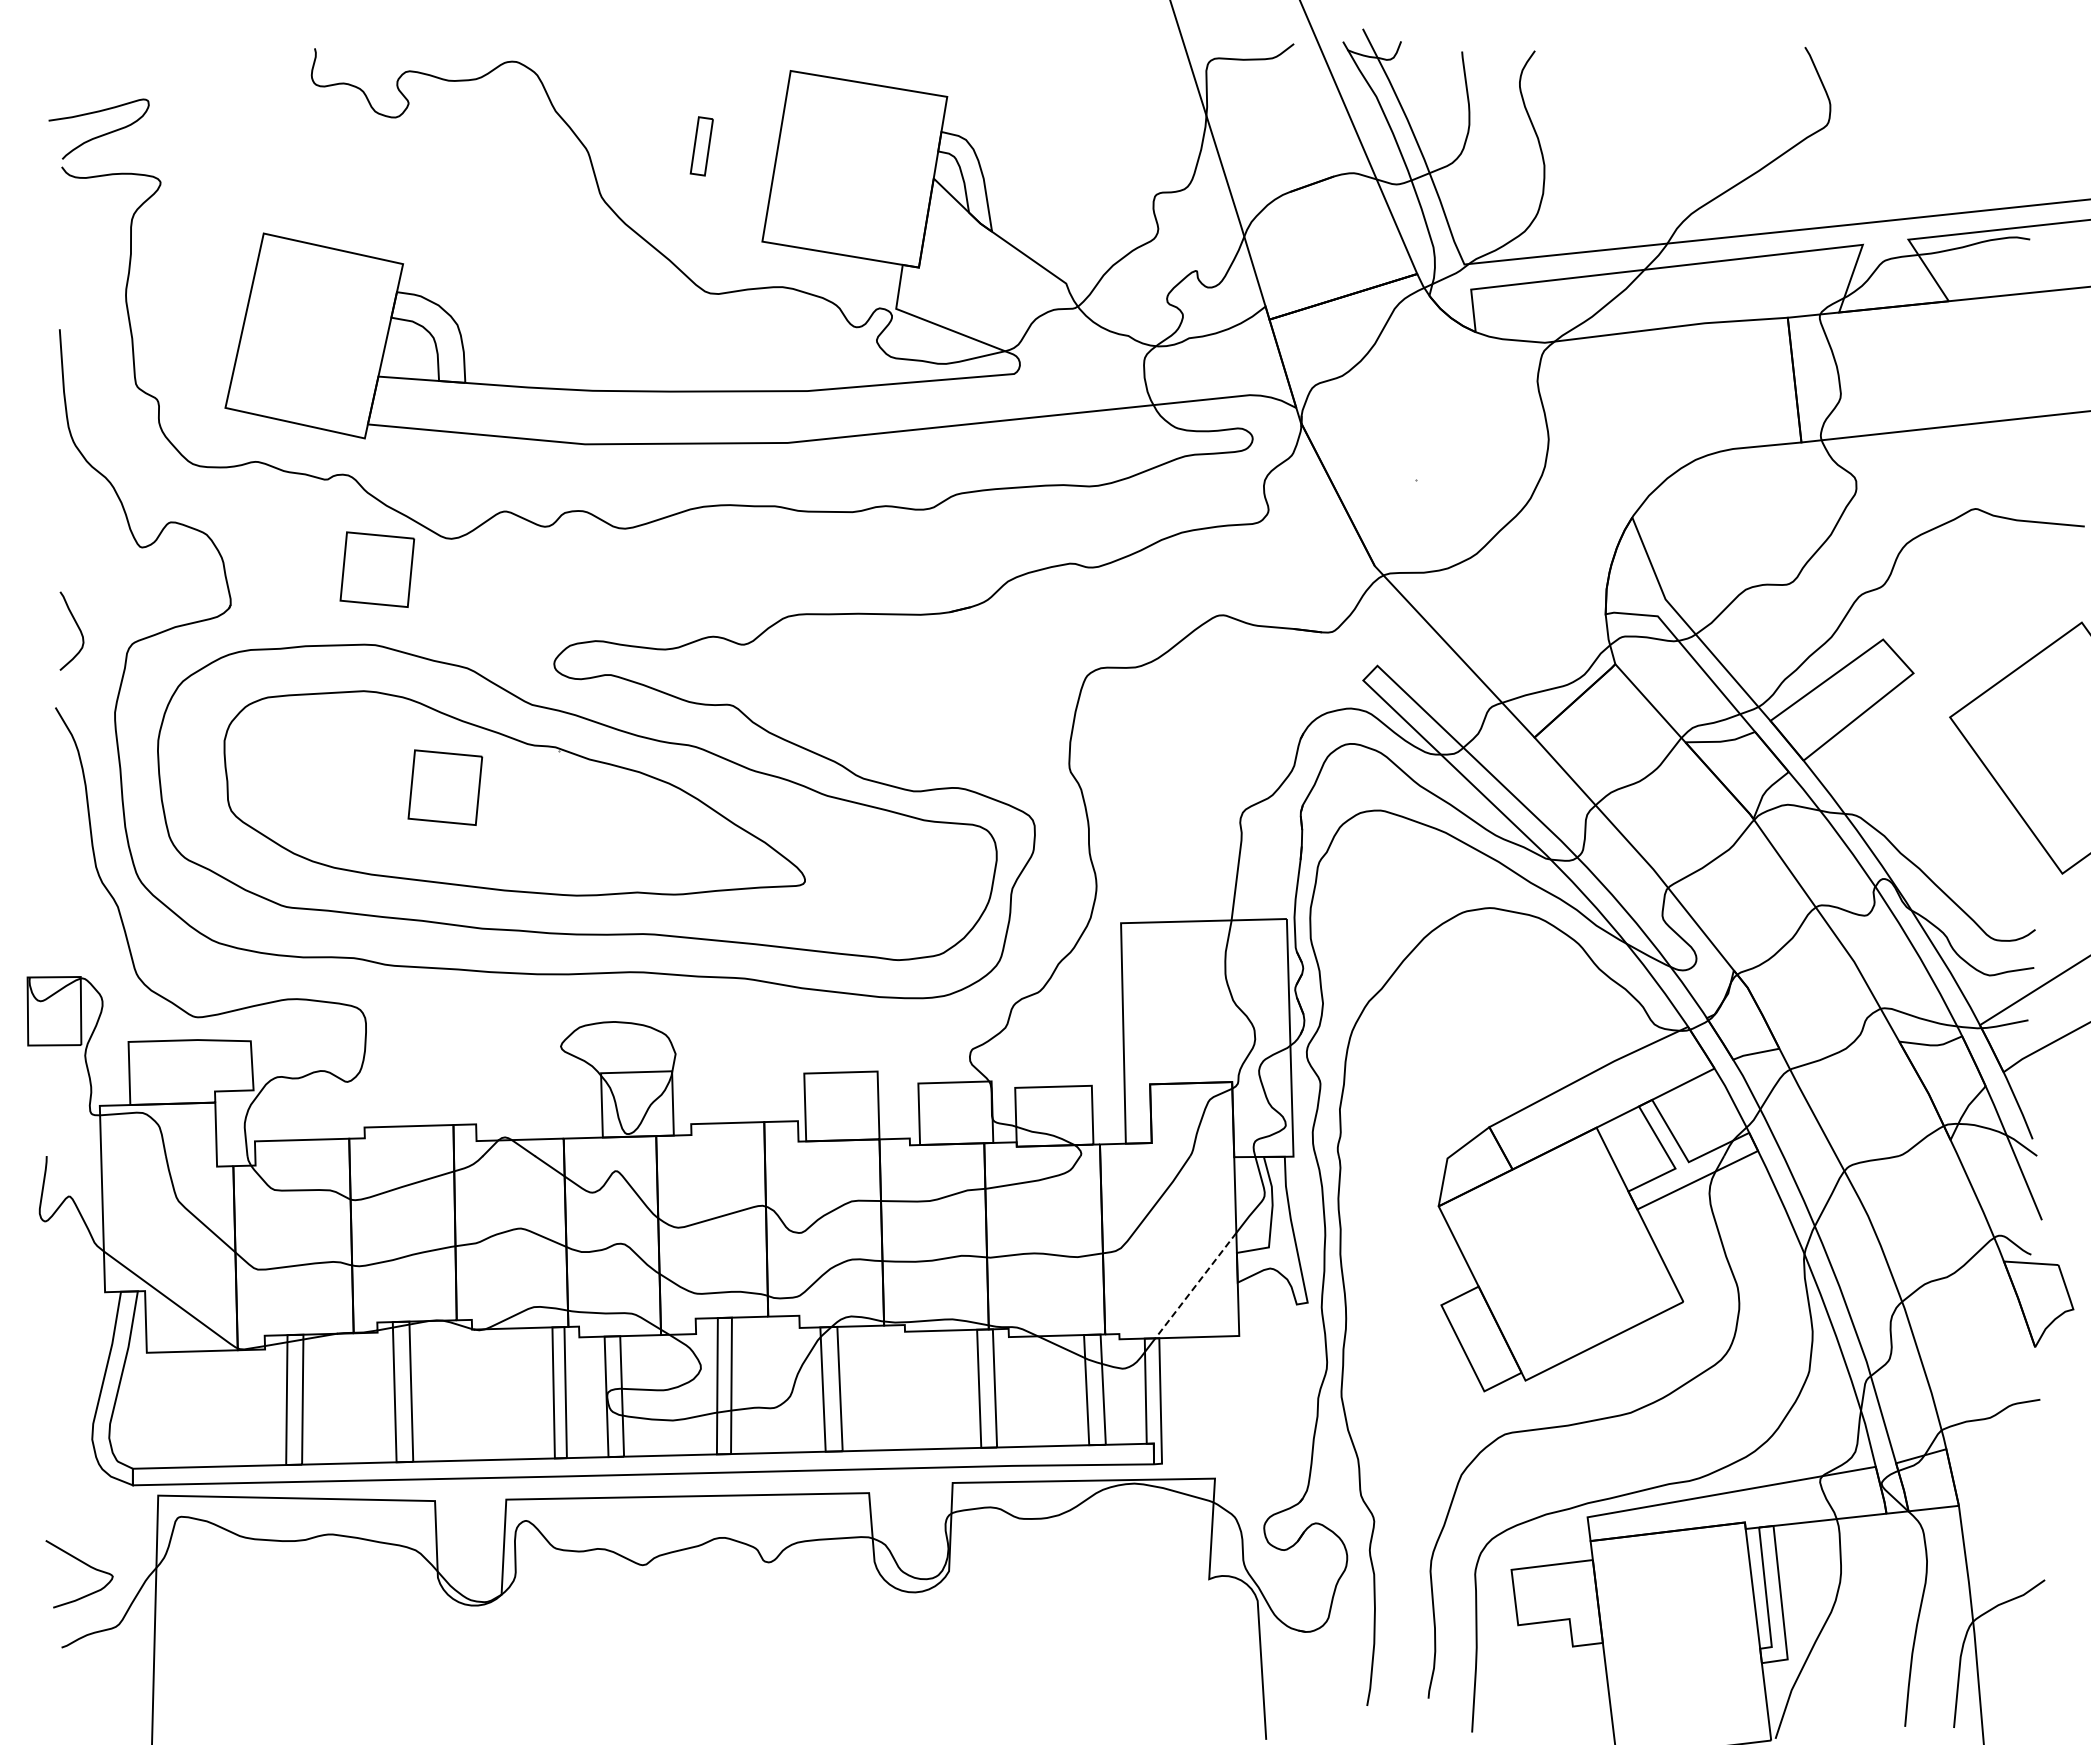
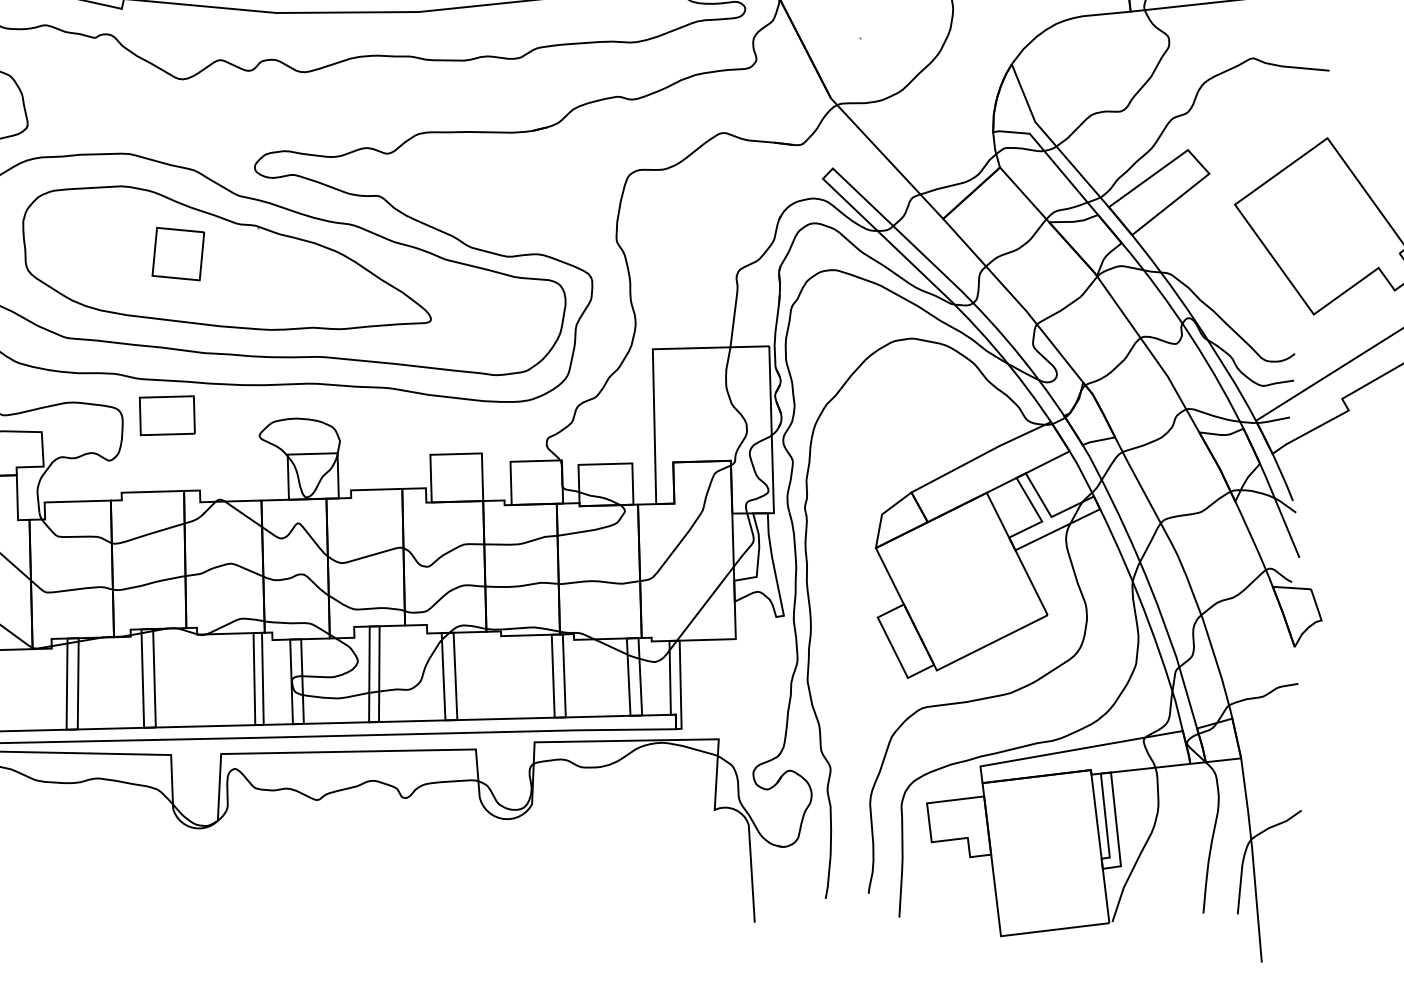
part: (377, 569) -> (130, 100), removed
part: (429, 1017) -> (167, 415), added
line: (1195, 1286) -> (705, 604), dashed -> solid

